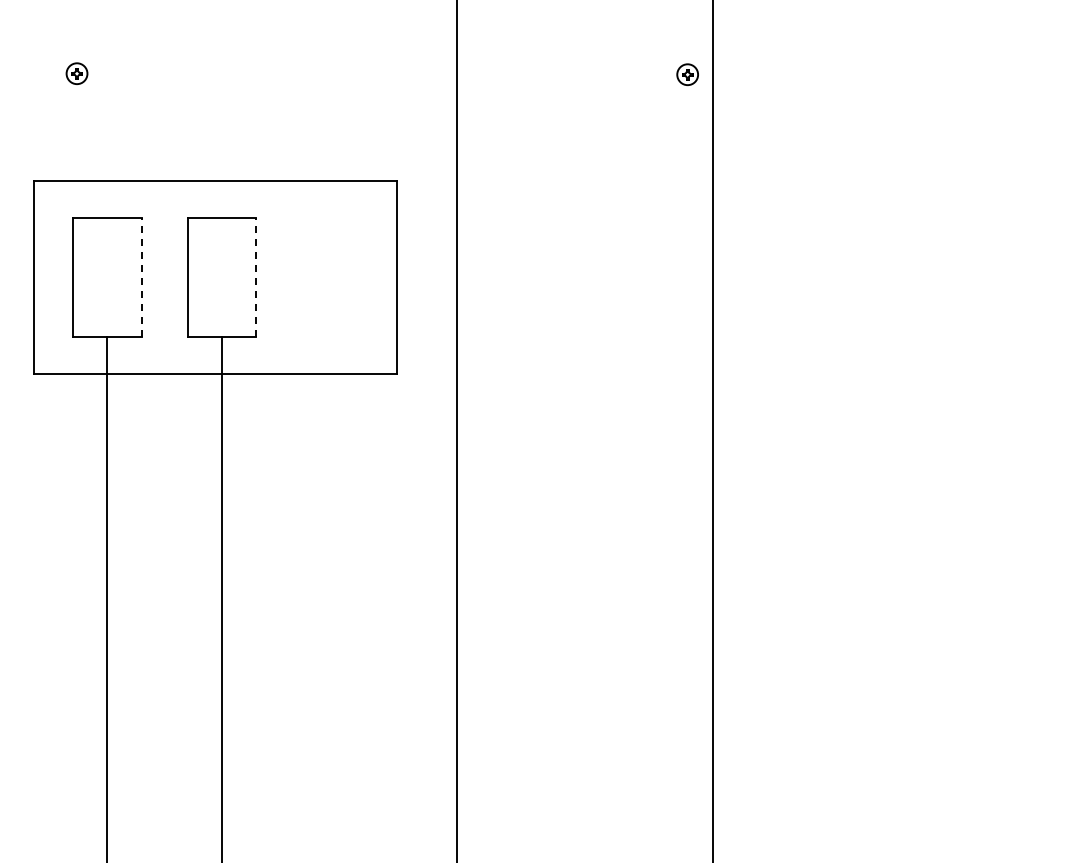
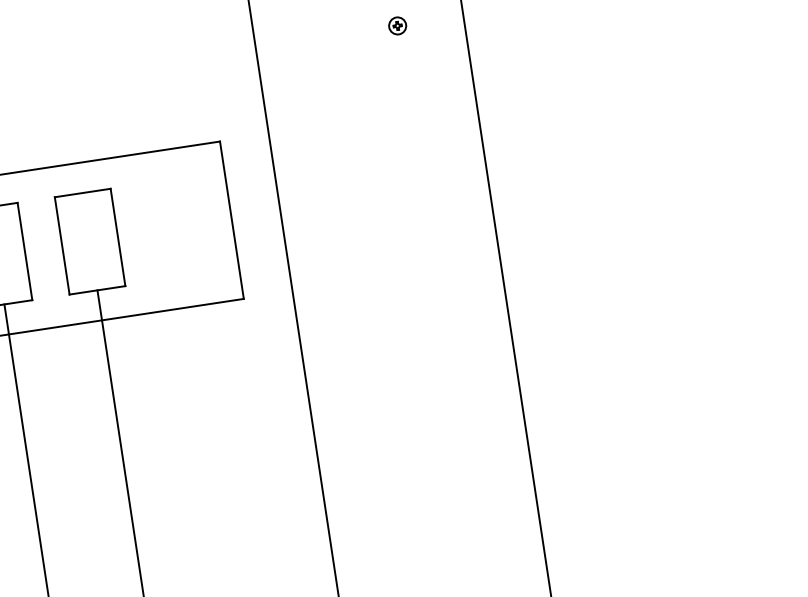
part: (687, 74) -> (397, 25), moved
line: (141, 277) -> (24, 251), dashed -> solid
line: (256, 277) -> (118, 237), dashed -> solid

